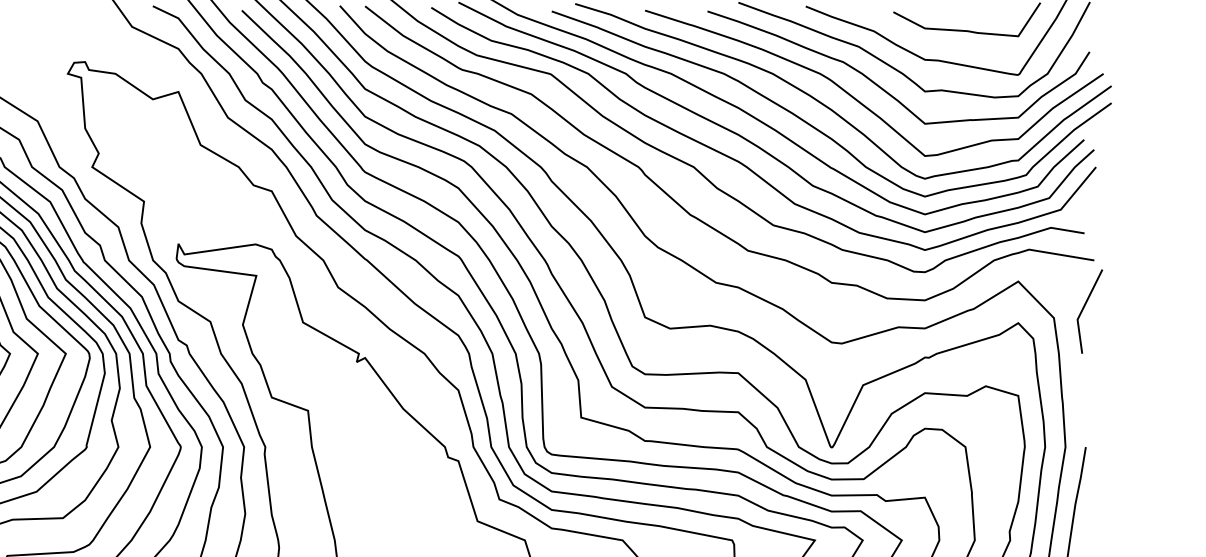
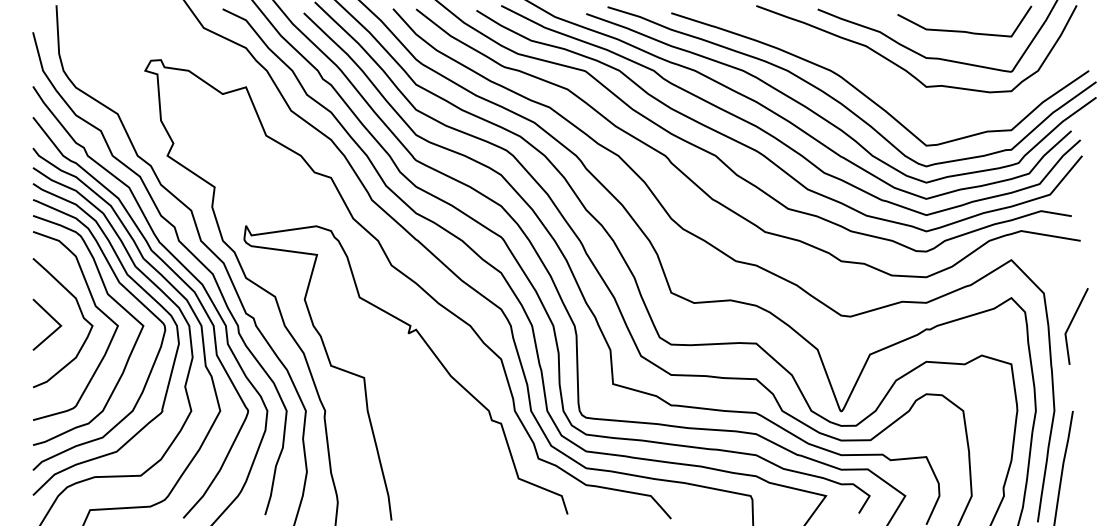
curve: (885, 89) -> (890, 85), removed
line: (1084, 309) -> (1071, 324), moved

